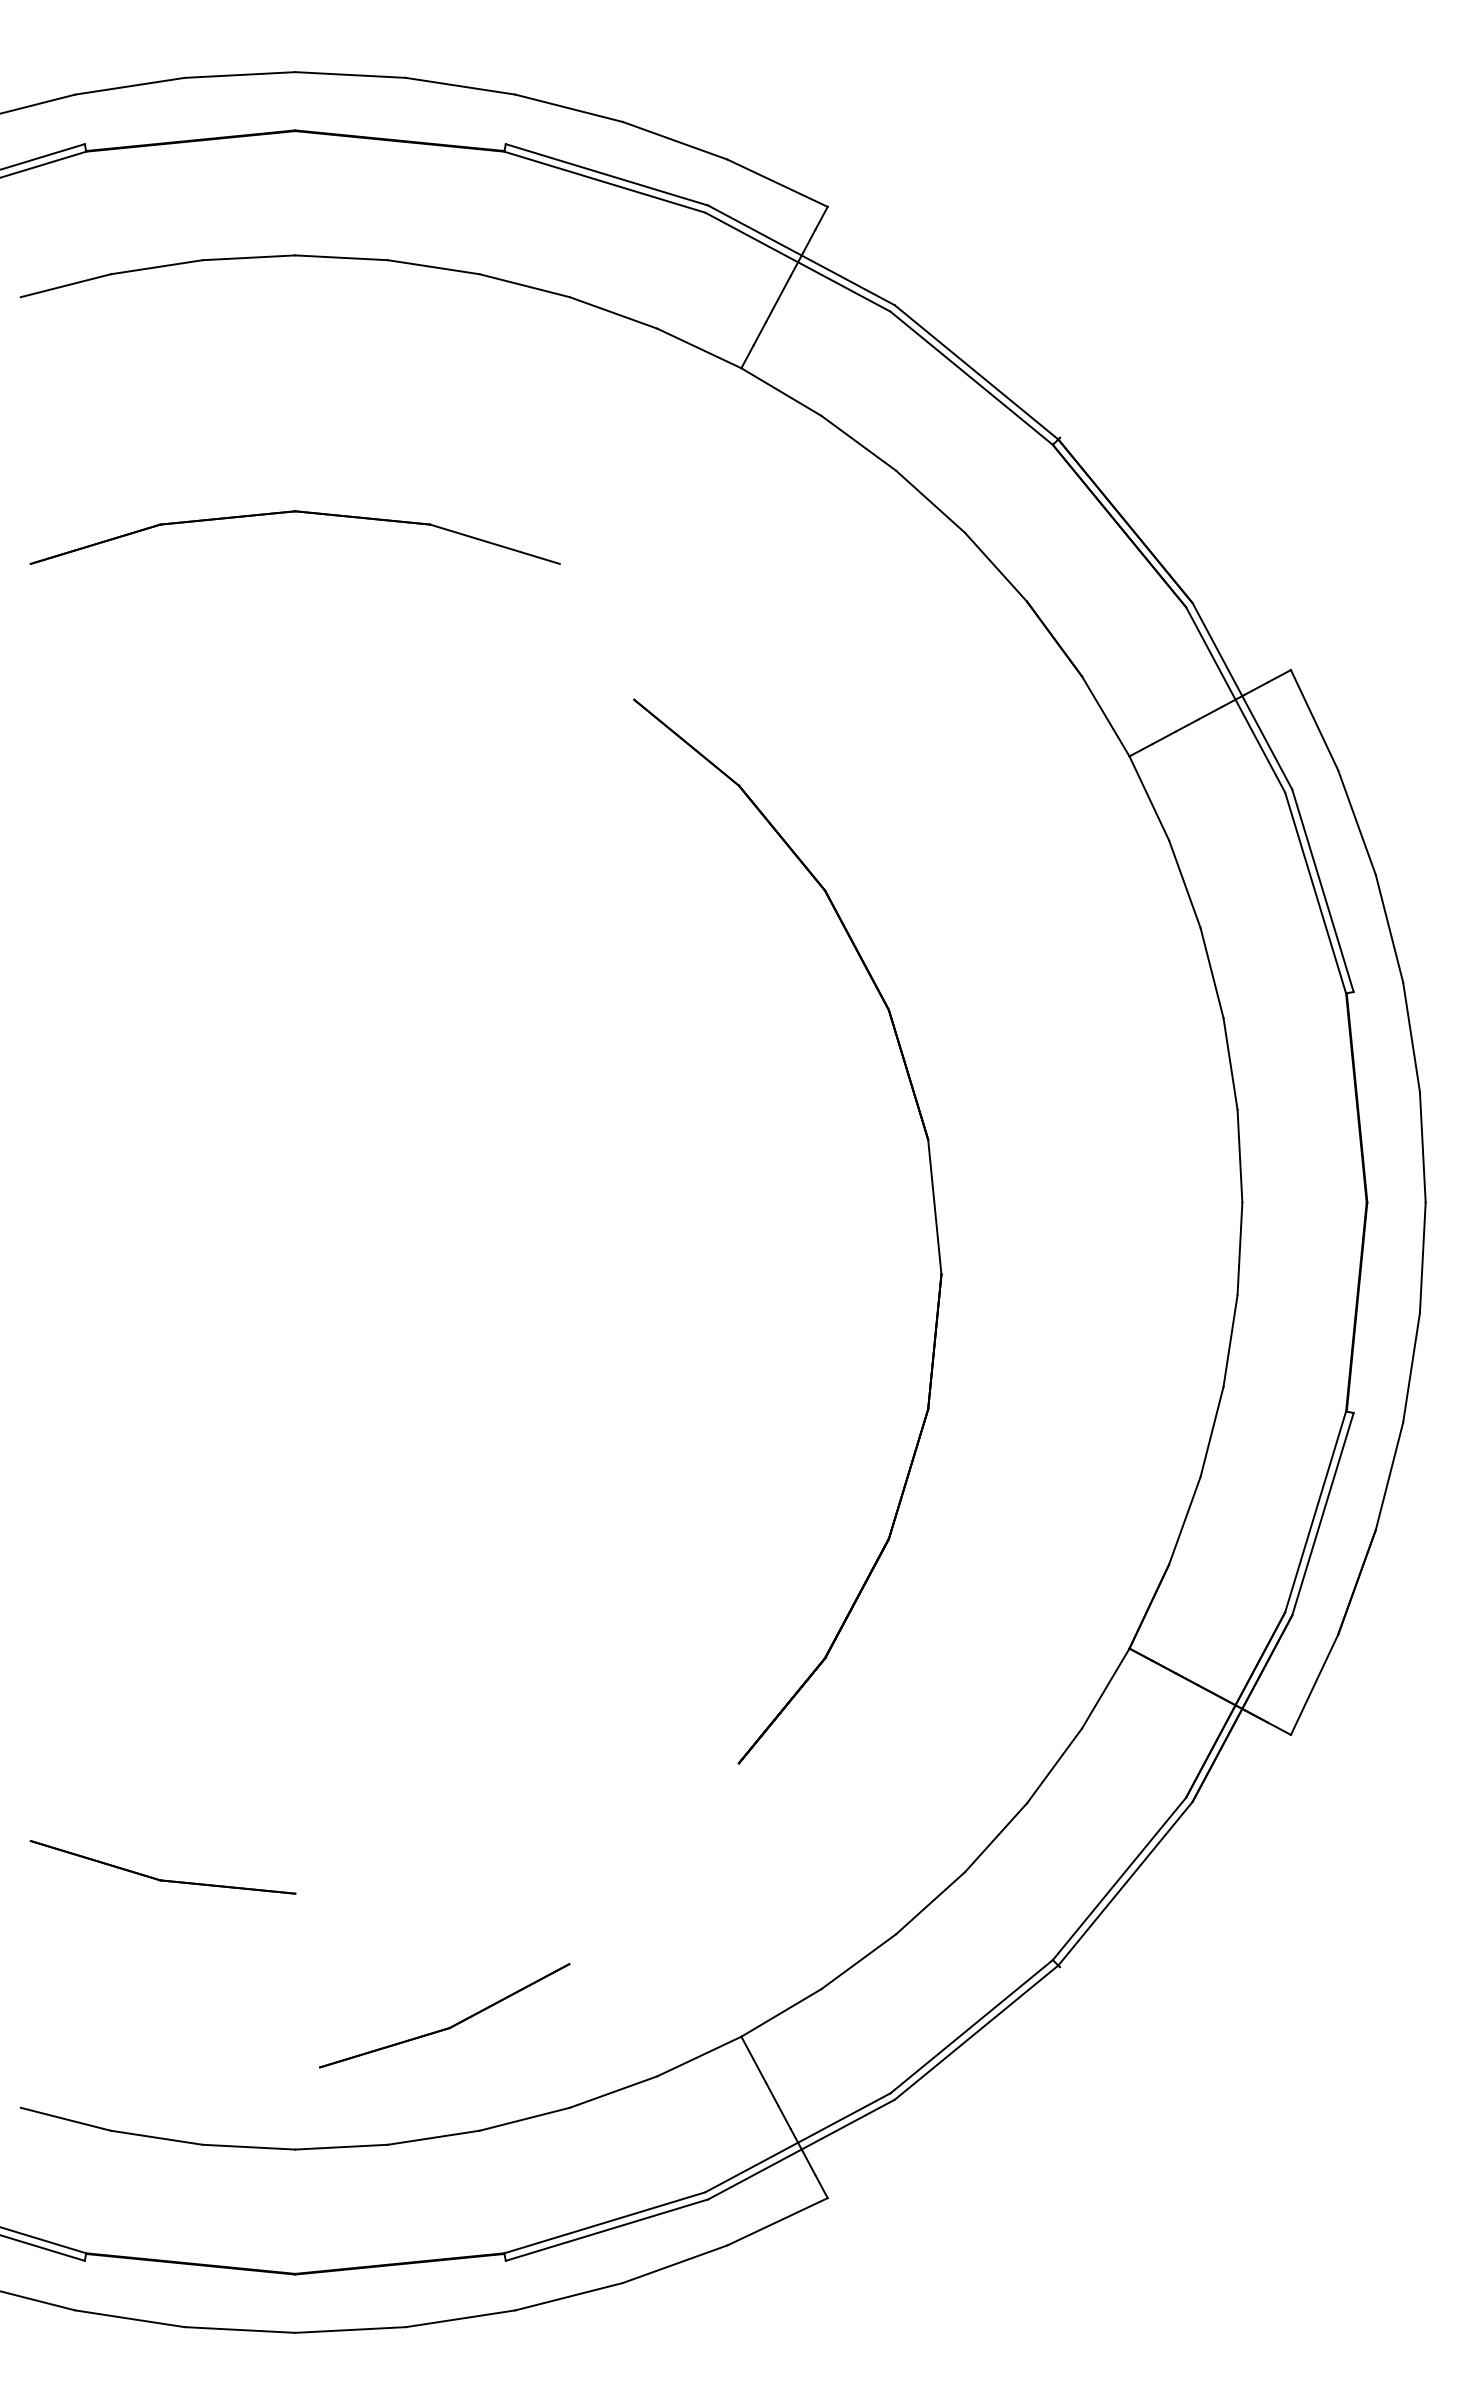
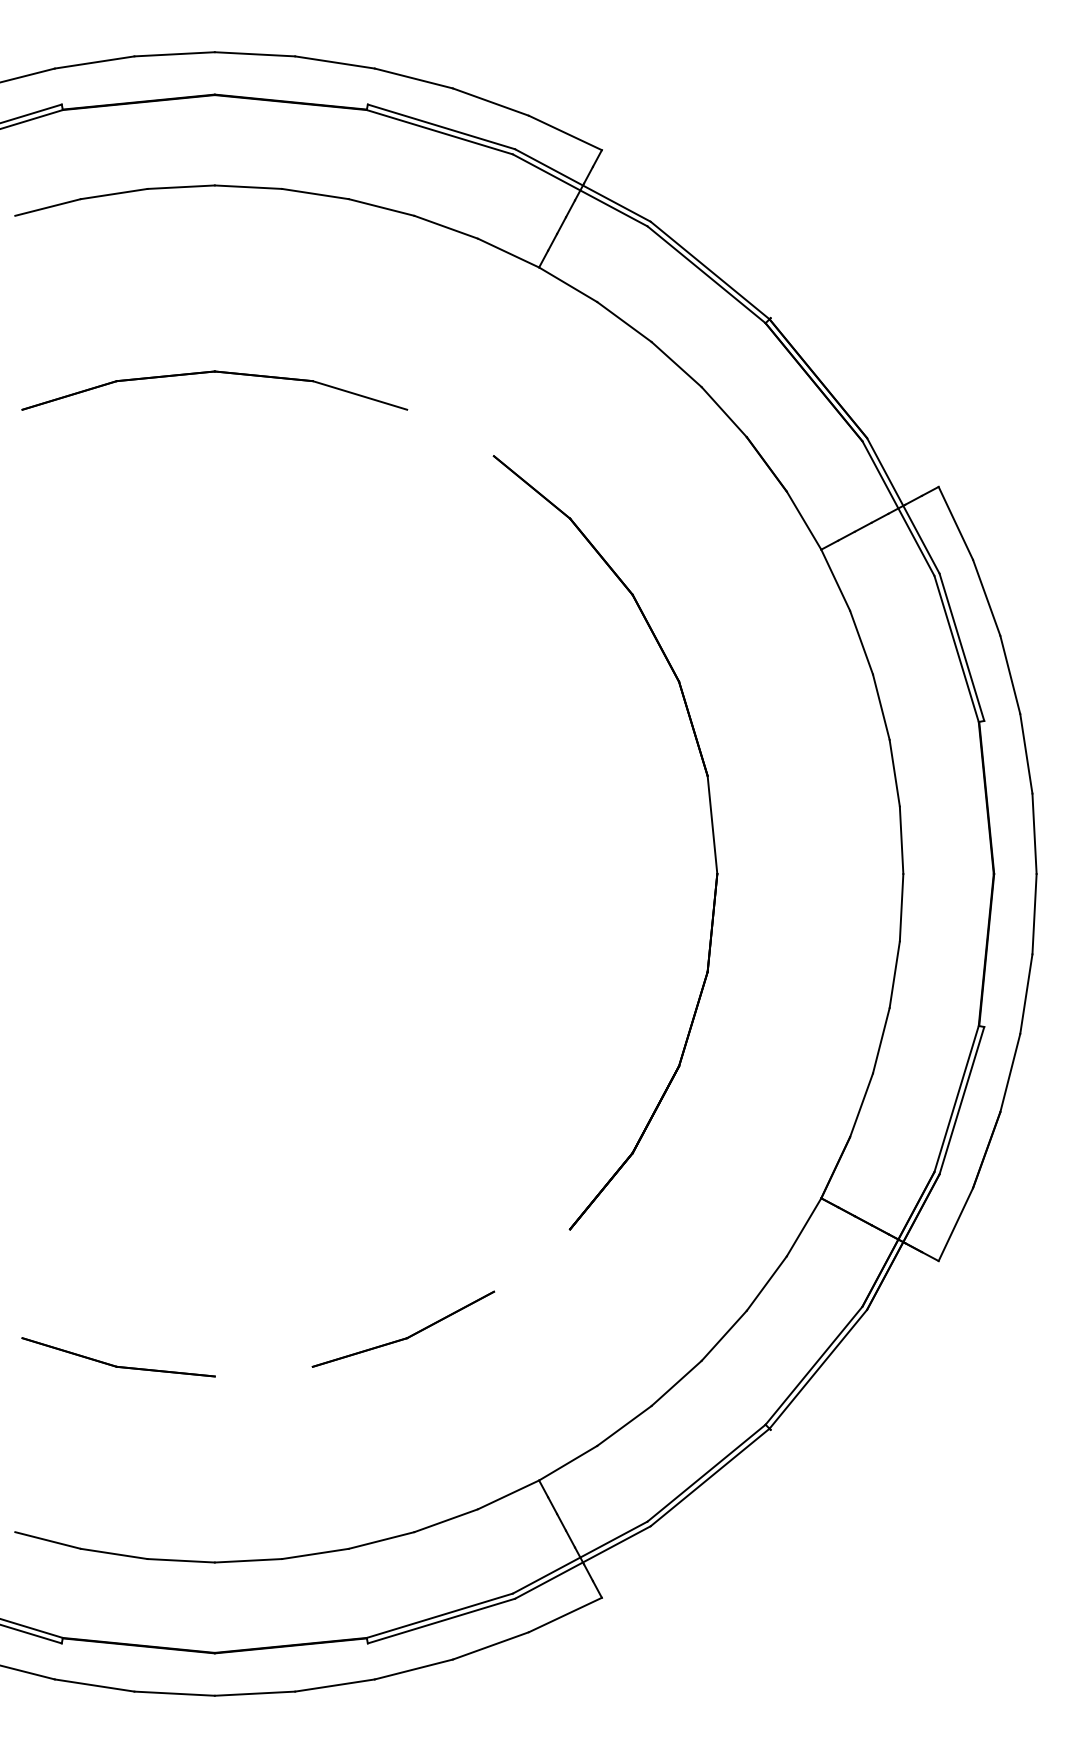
part: (934, 1216) -> (712, 831), moved
part: (447, 2027) -> (405, 1337), moved

